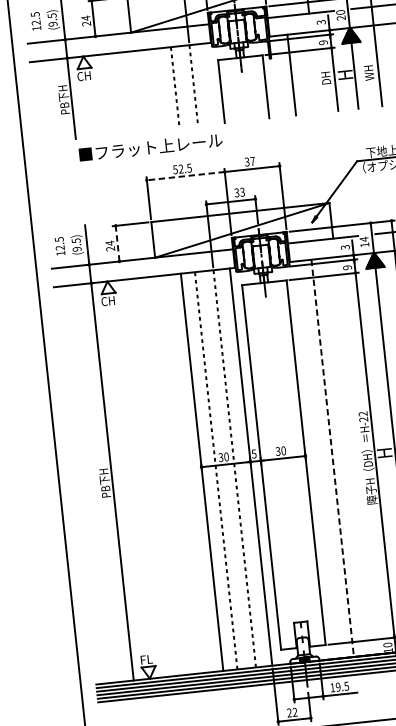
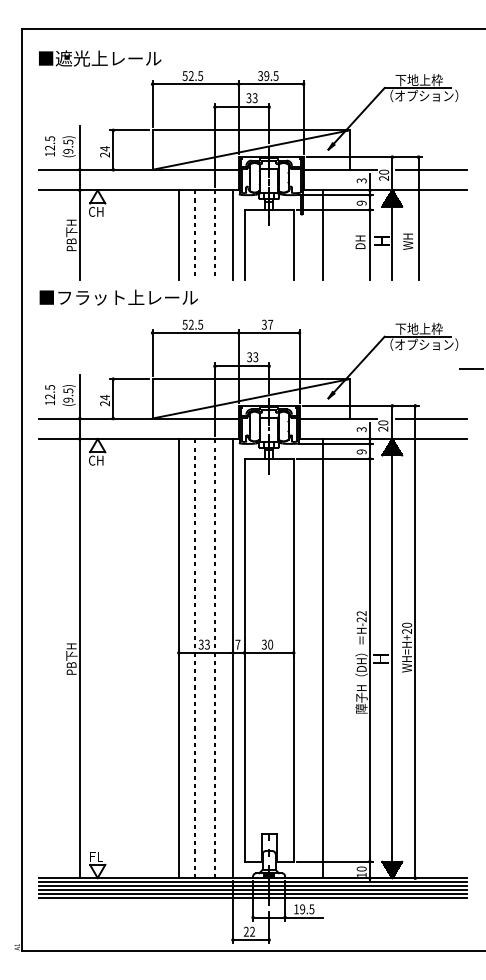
line: (210, 83) -> (233, 234), added
line: (160, 88) -> (178, 234), added
text: (150, 147) -> (118, 297), moved
line: (185, 176) -> (195, 333), dashed -> solid
text: (364, 241) -> (383, 425), 14 -> 20
line: (117, 243) -> (113, 398), dashed -> solid
text: (253, 453) -> (237, 644), 5 -> 7
text: (225, 456) -> (206, 644), 30 -> 33
line: (332, 458) -> (323, 658), dashed -> solid

